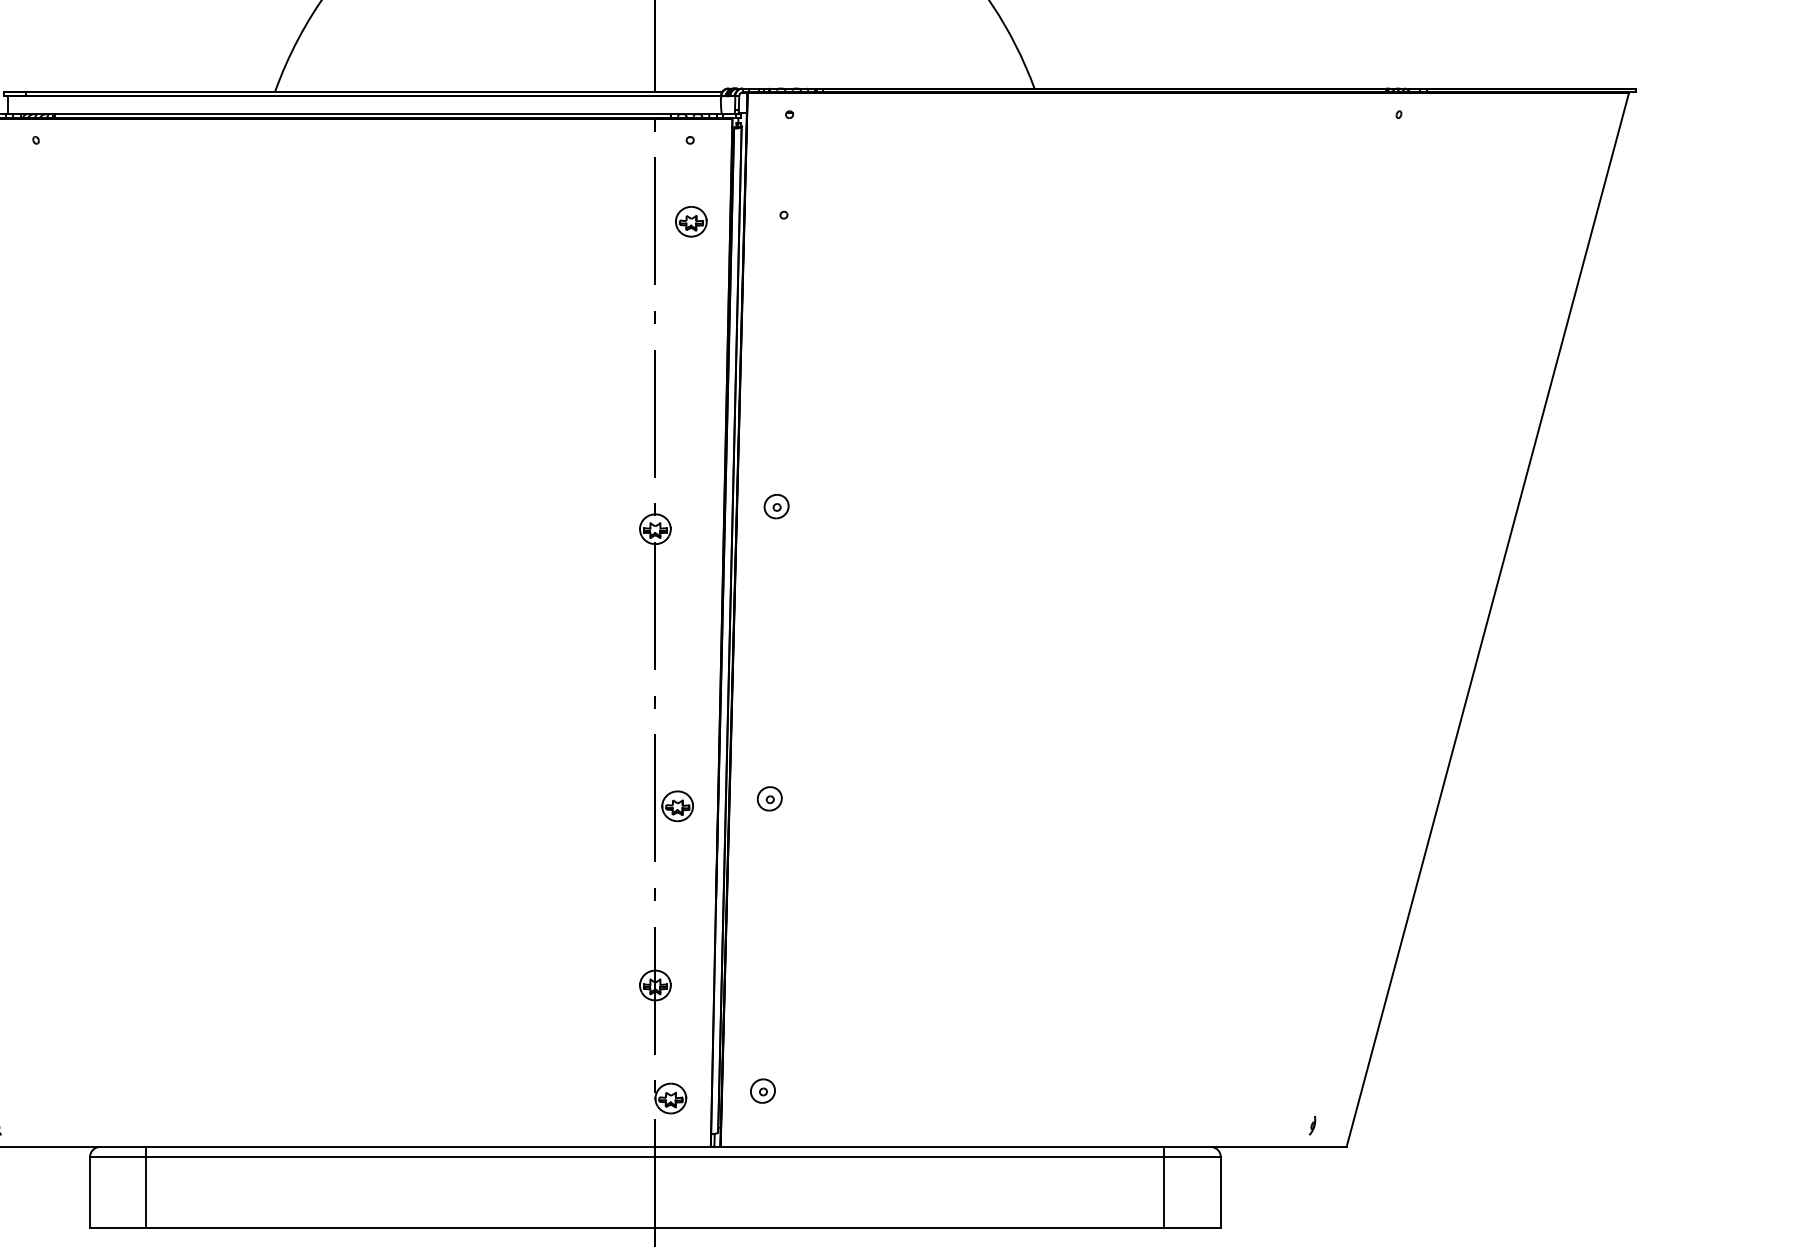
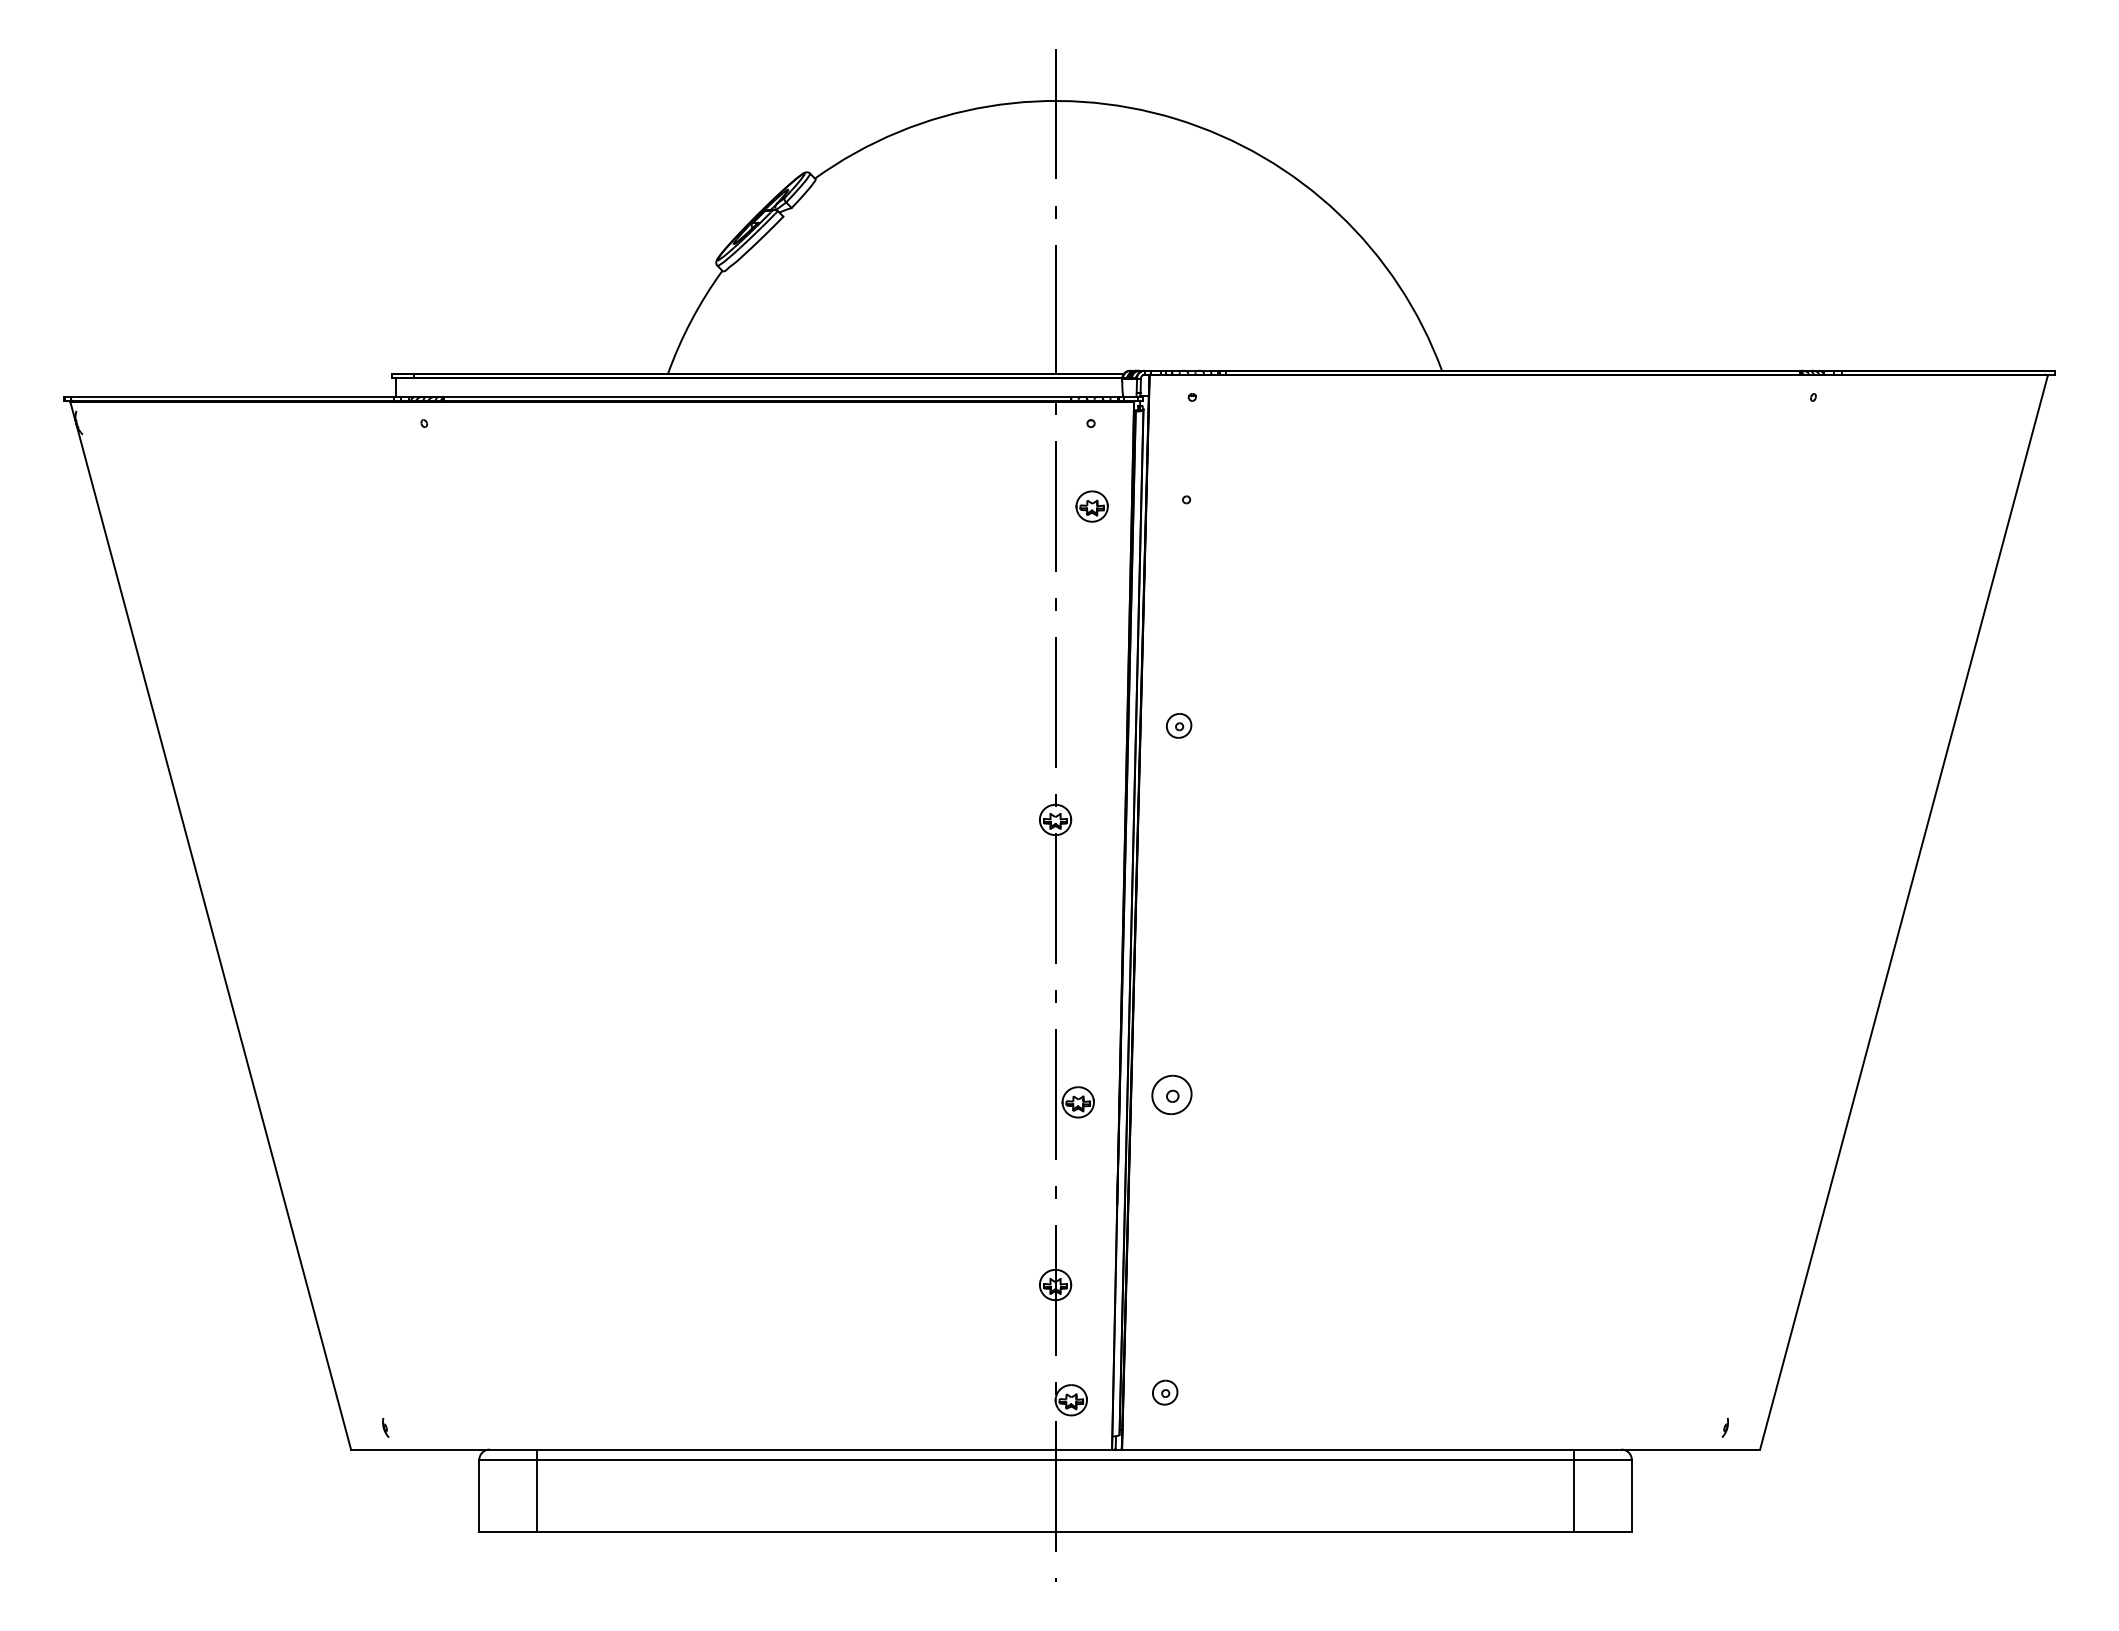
part: (777, 506) -> (1179, 725), moved
part: (770, 798) -> (1172, 1094), size x1.6

